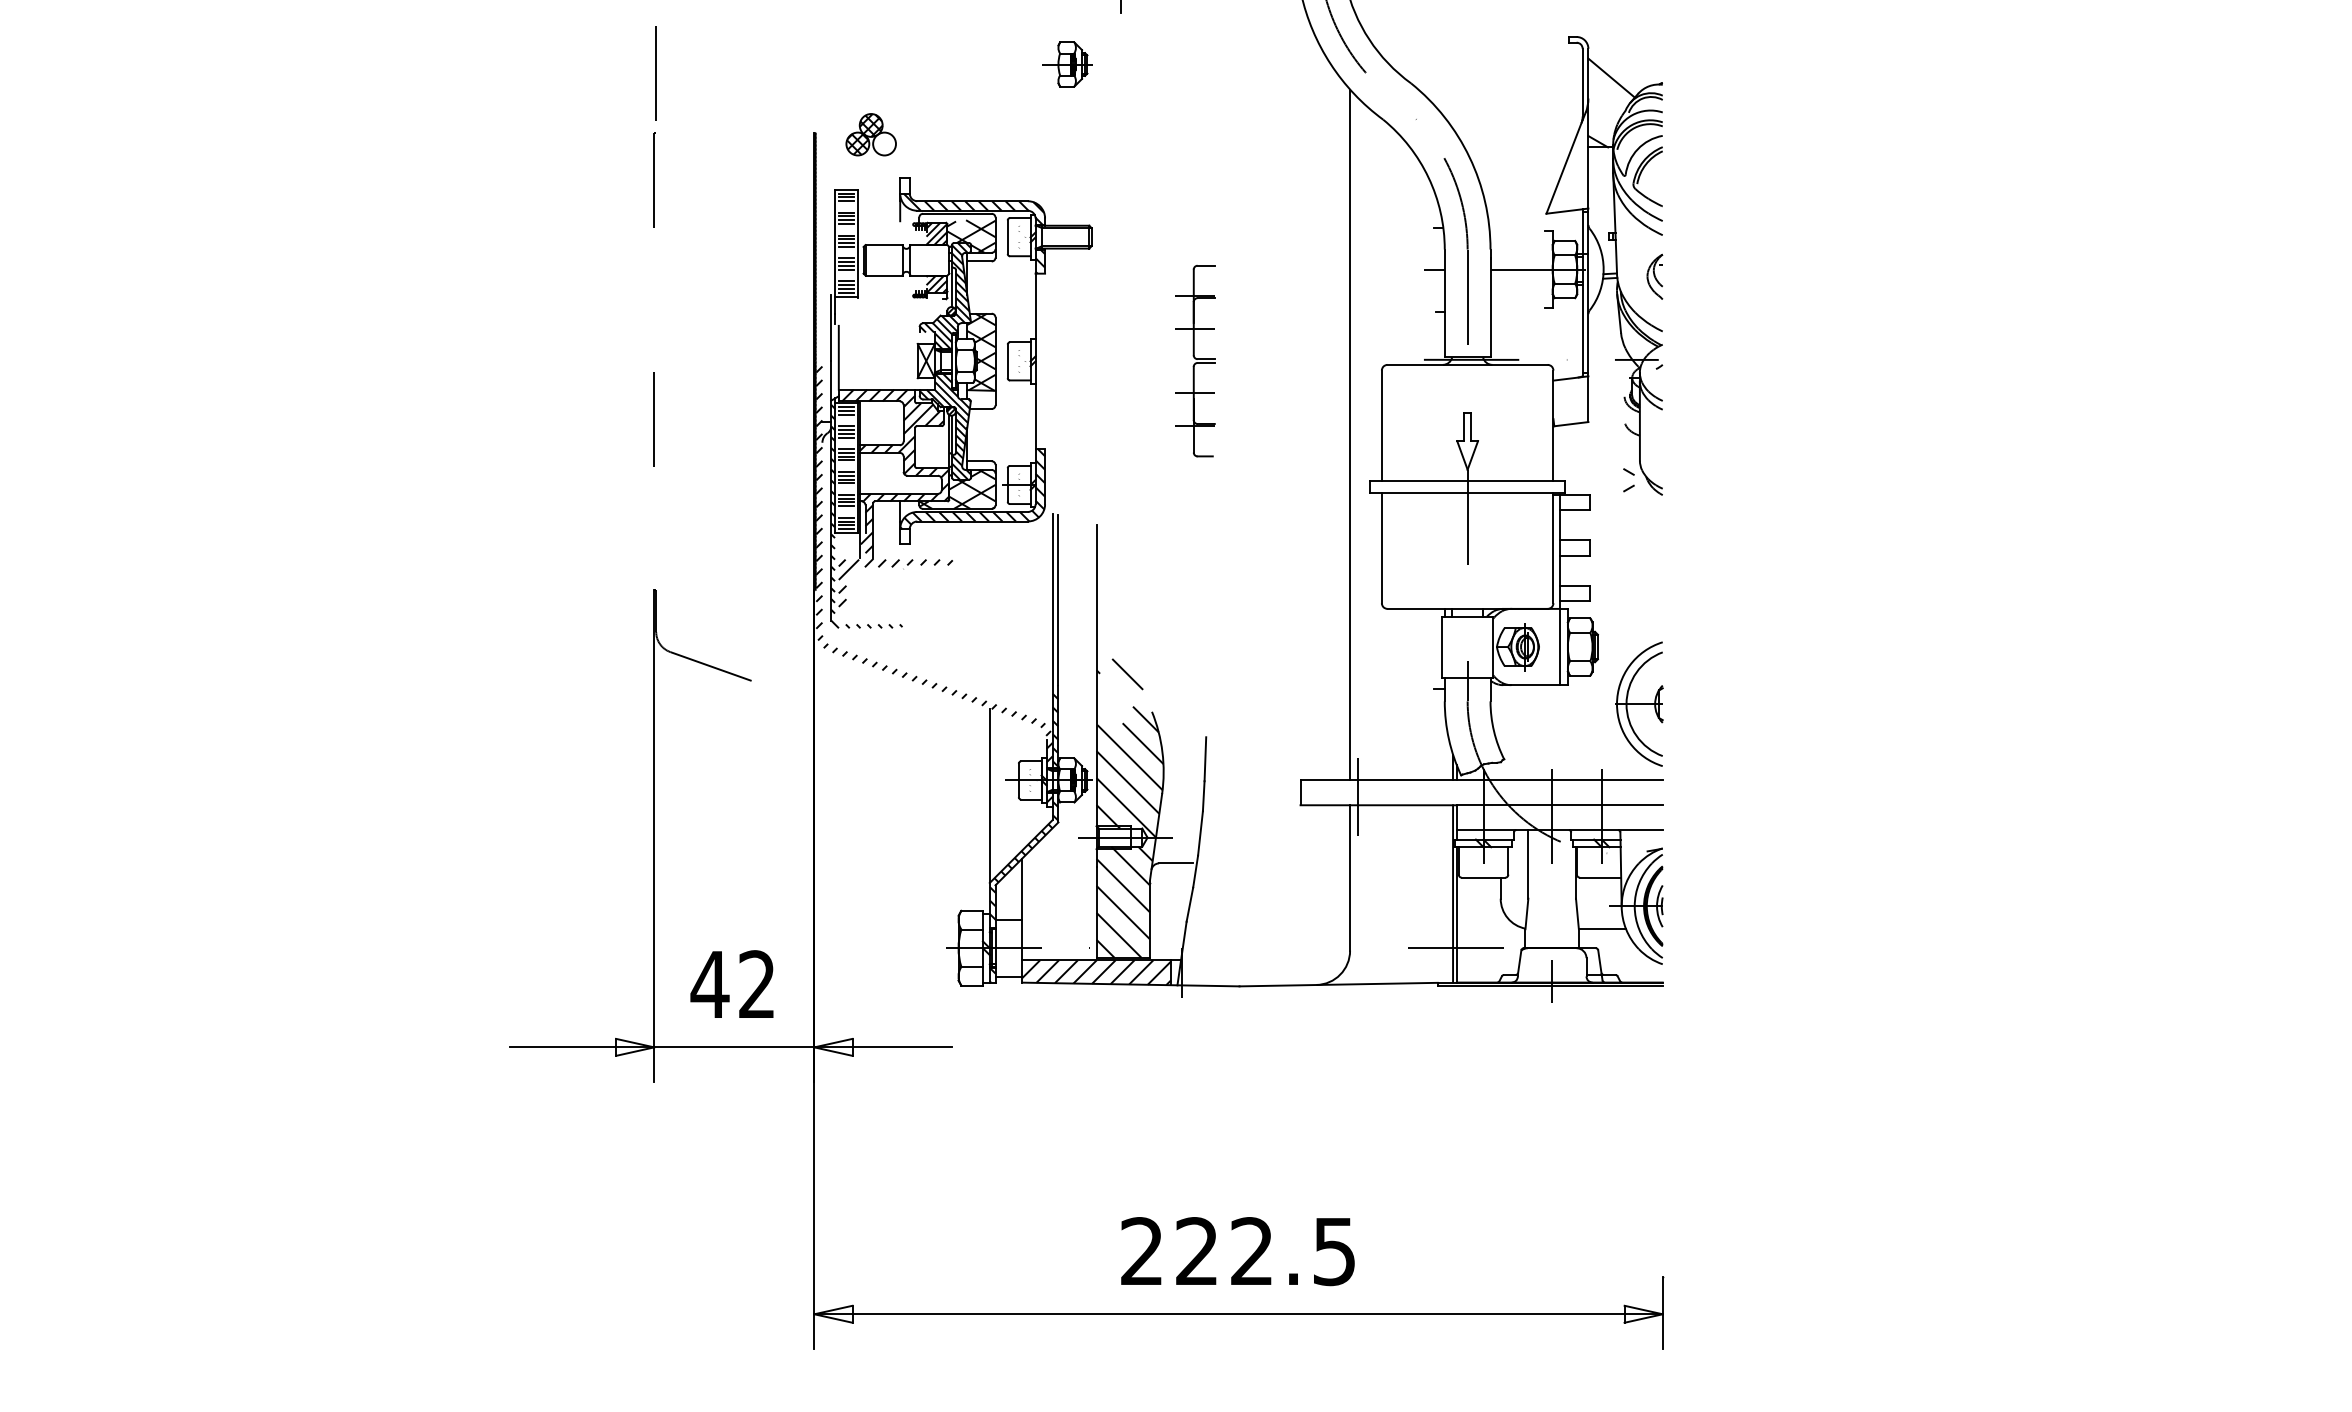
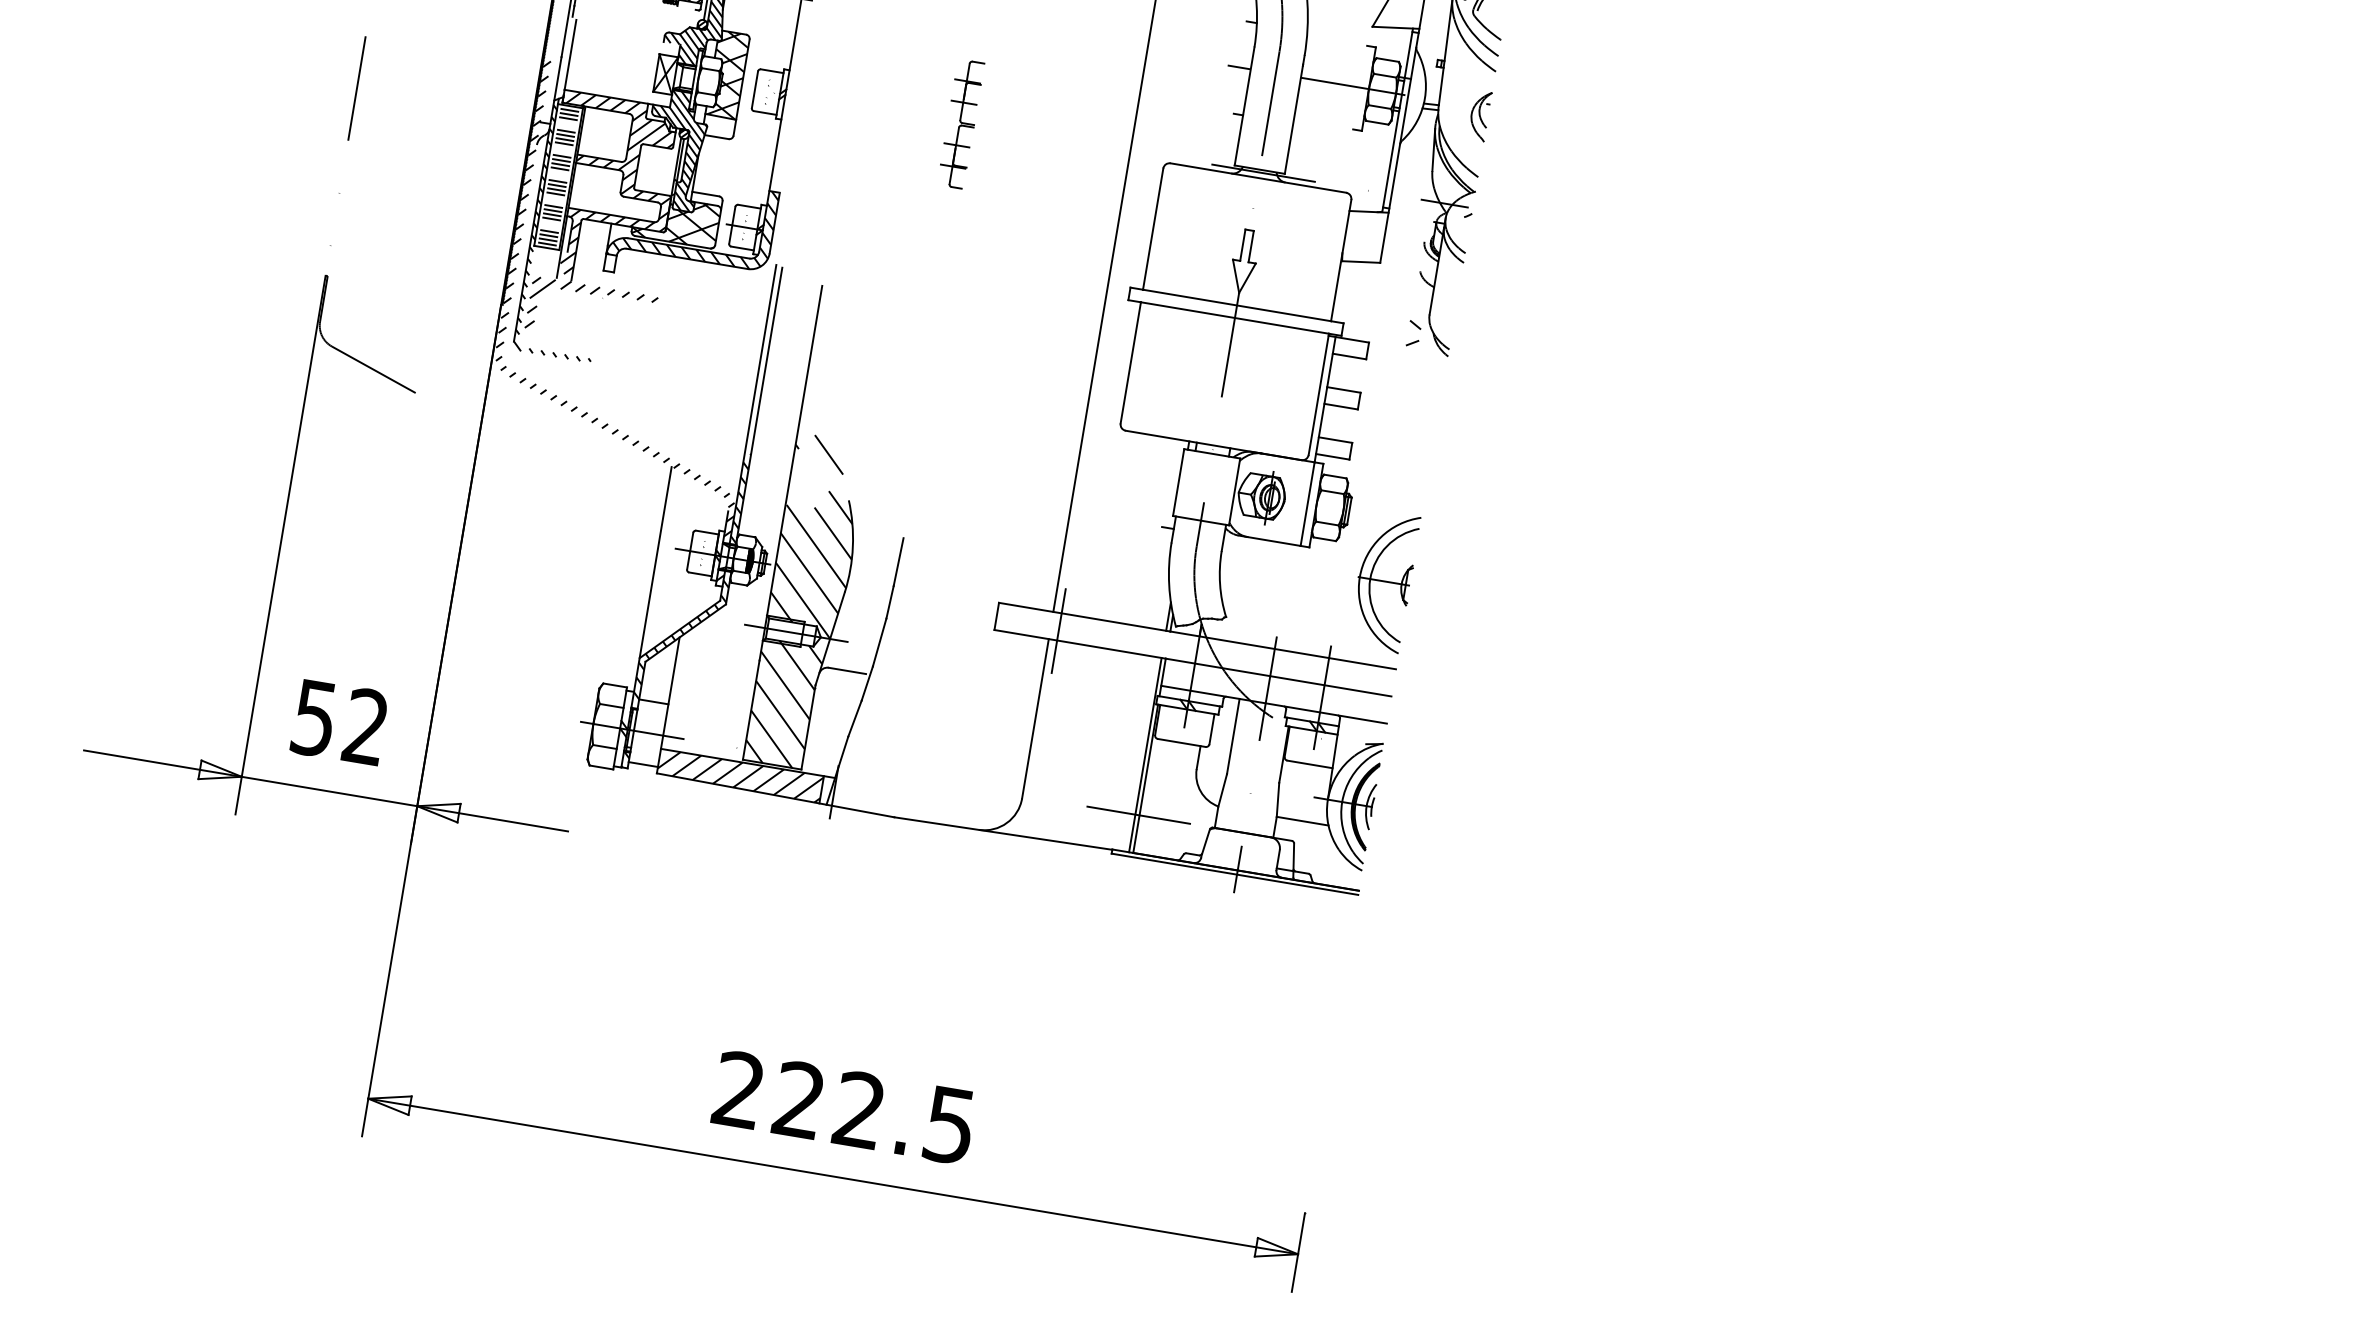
part: (1195, 361) -> (960, 124), size x0.6
text: (709, 985) -> (313, 719), 42 -> 52

